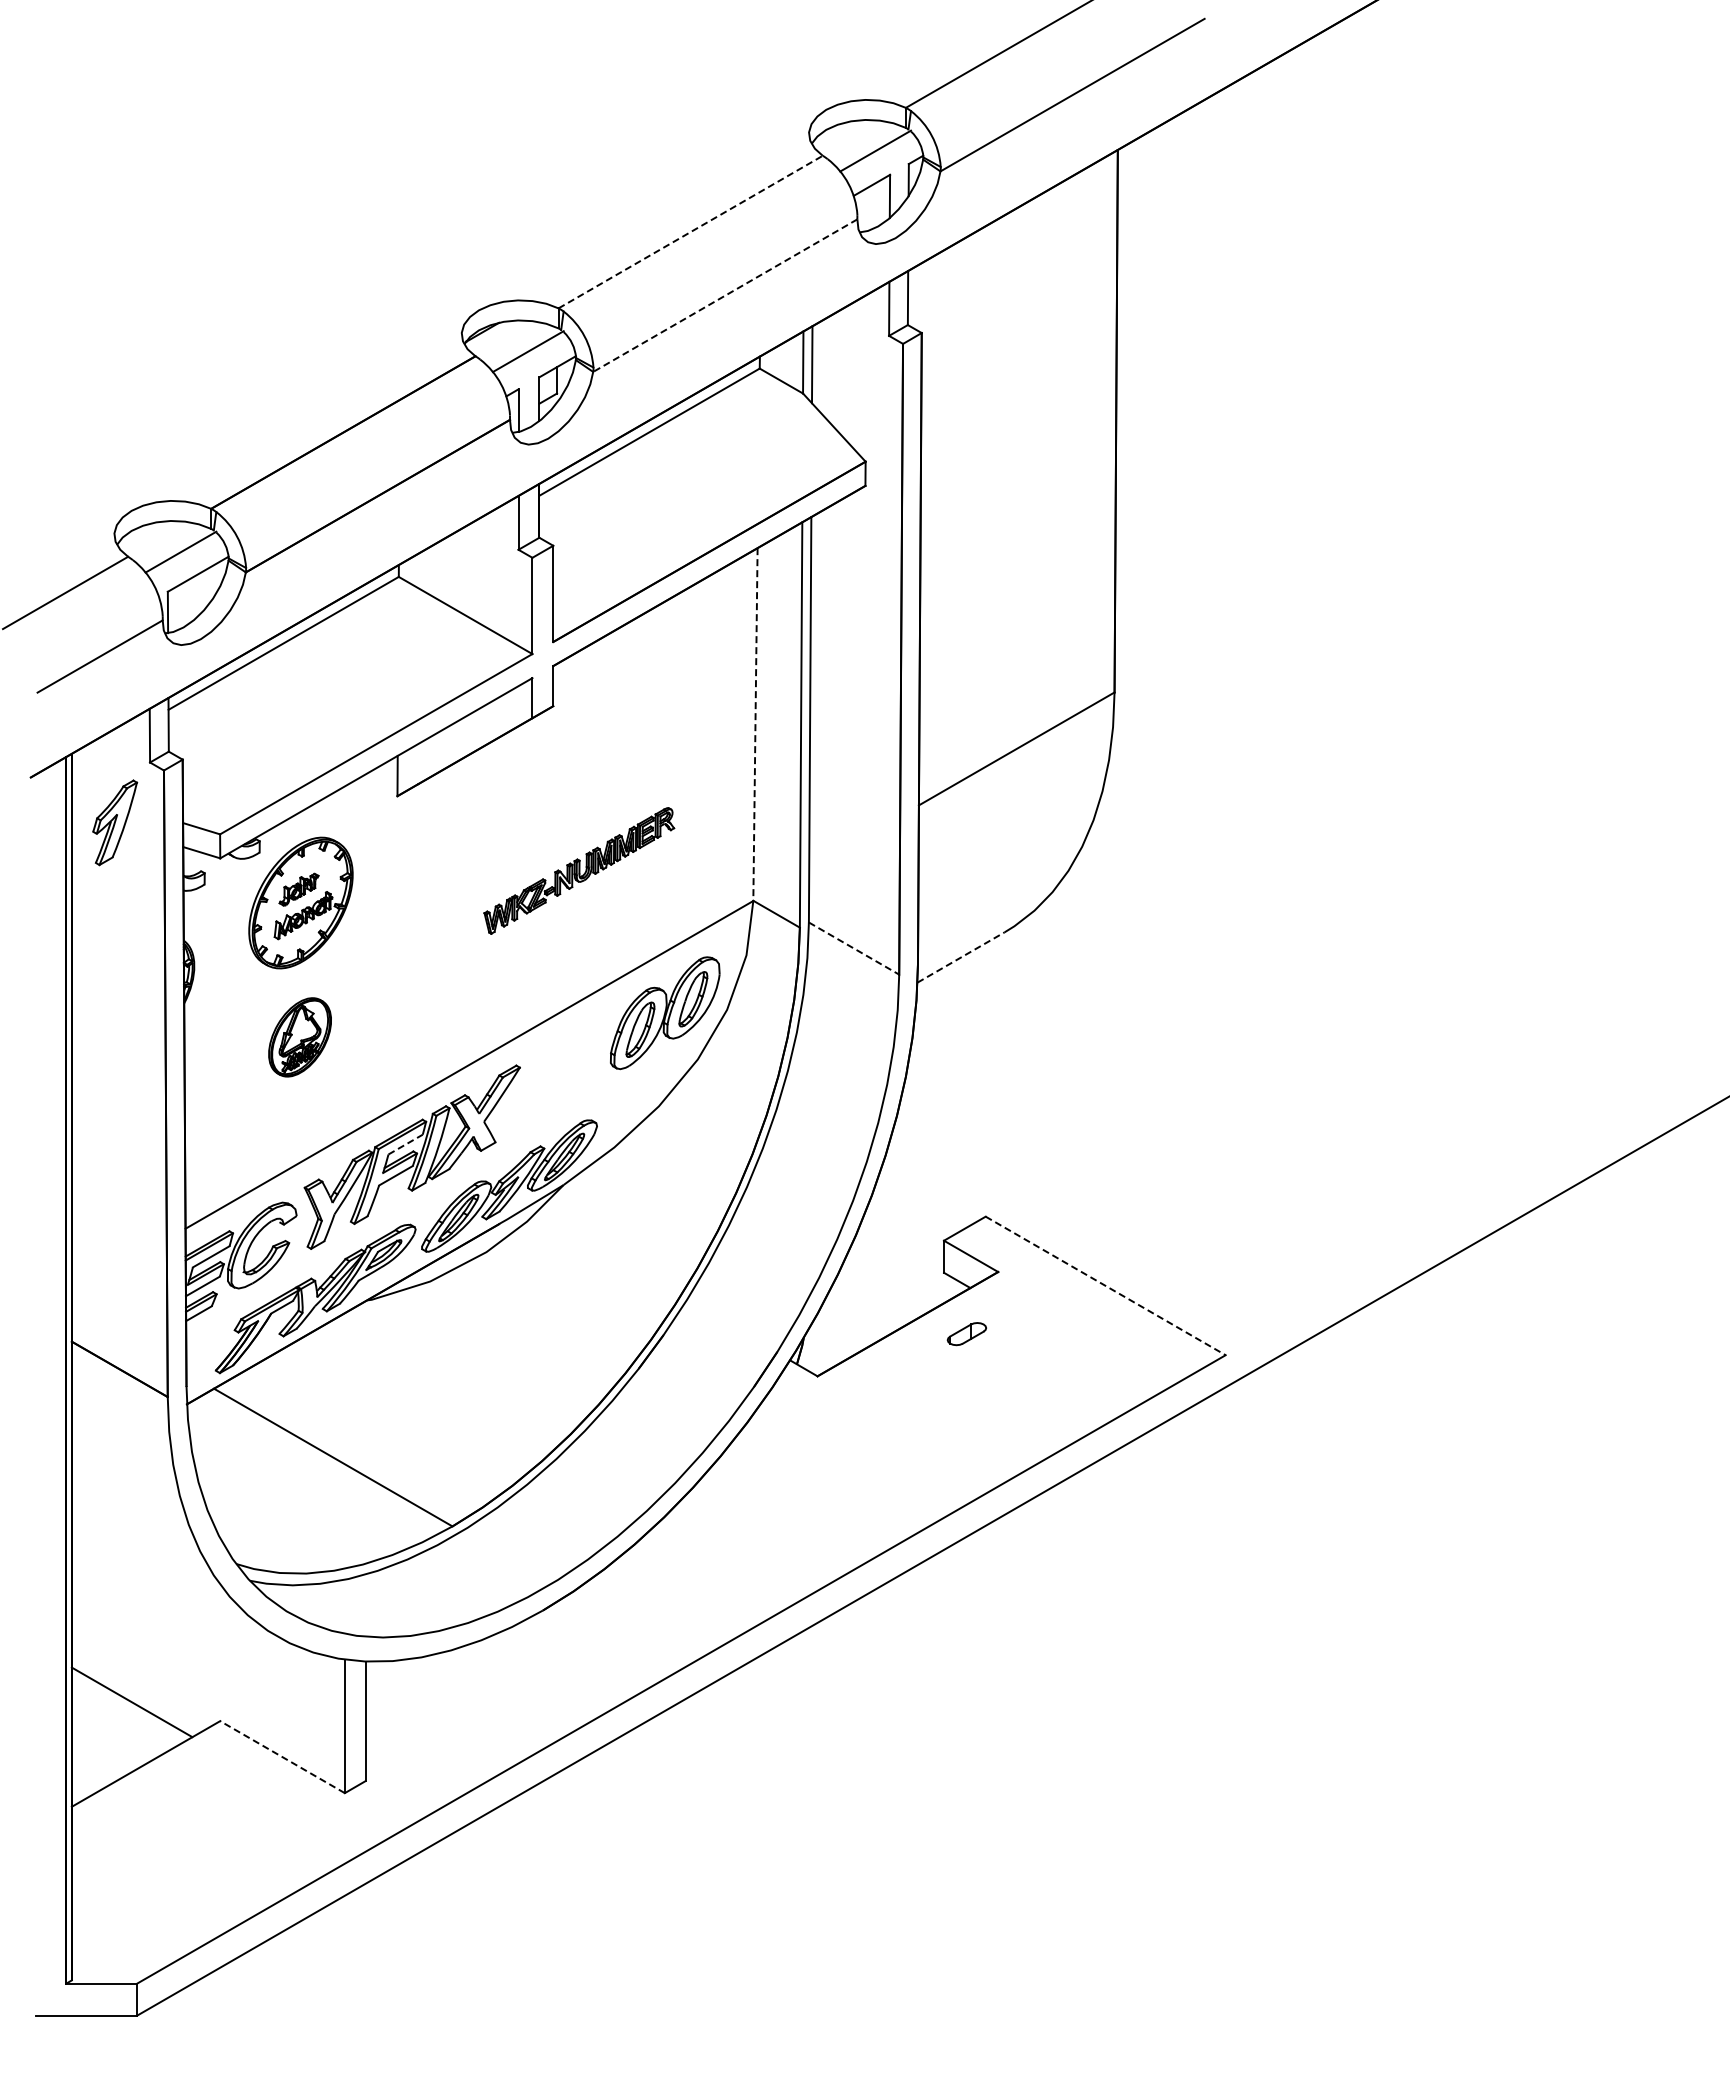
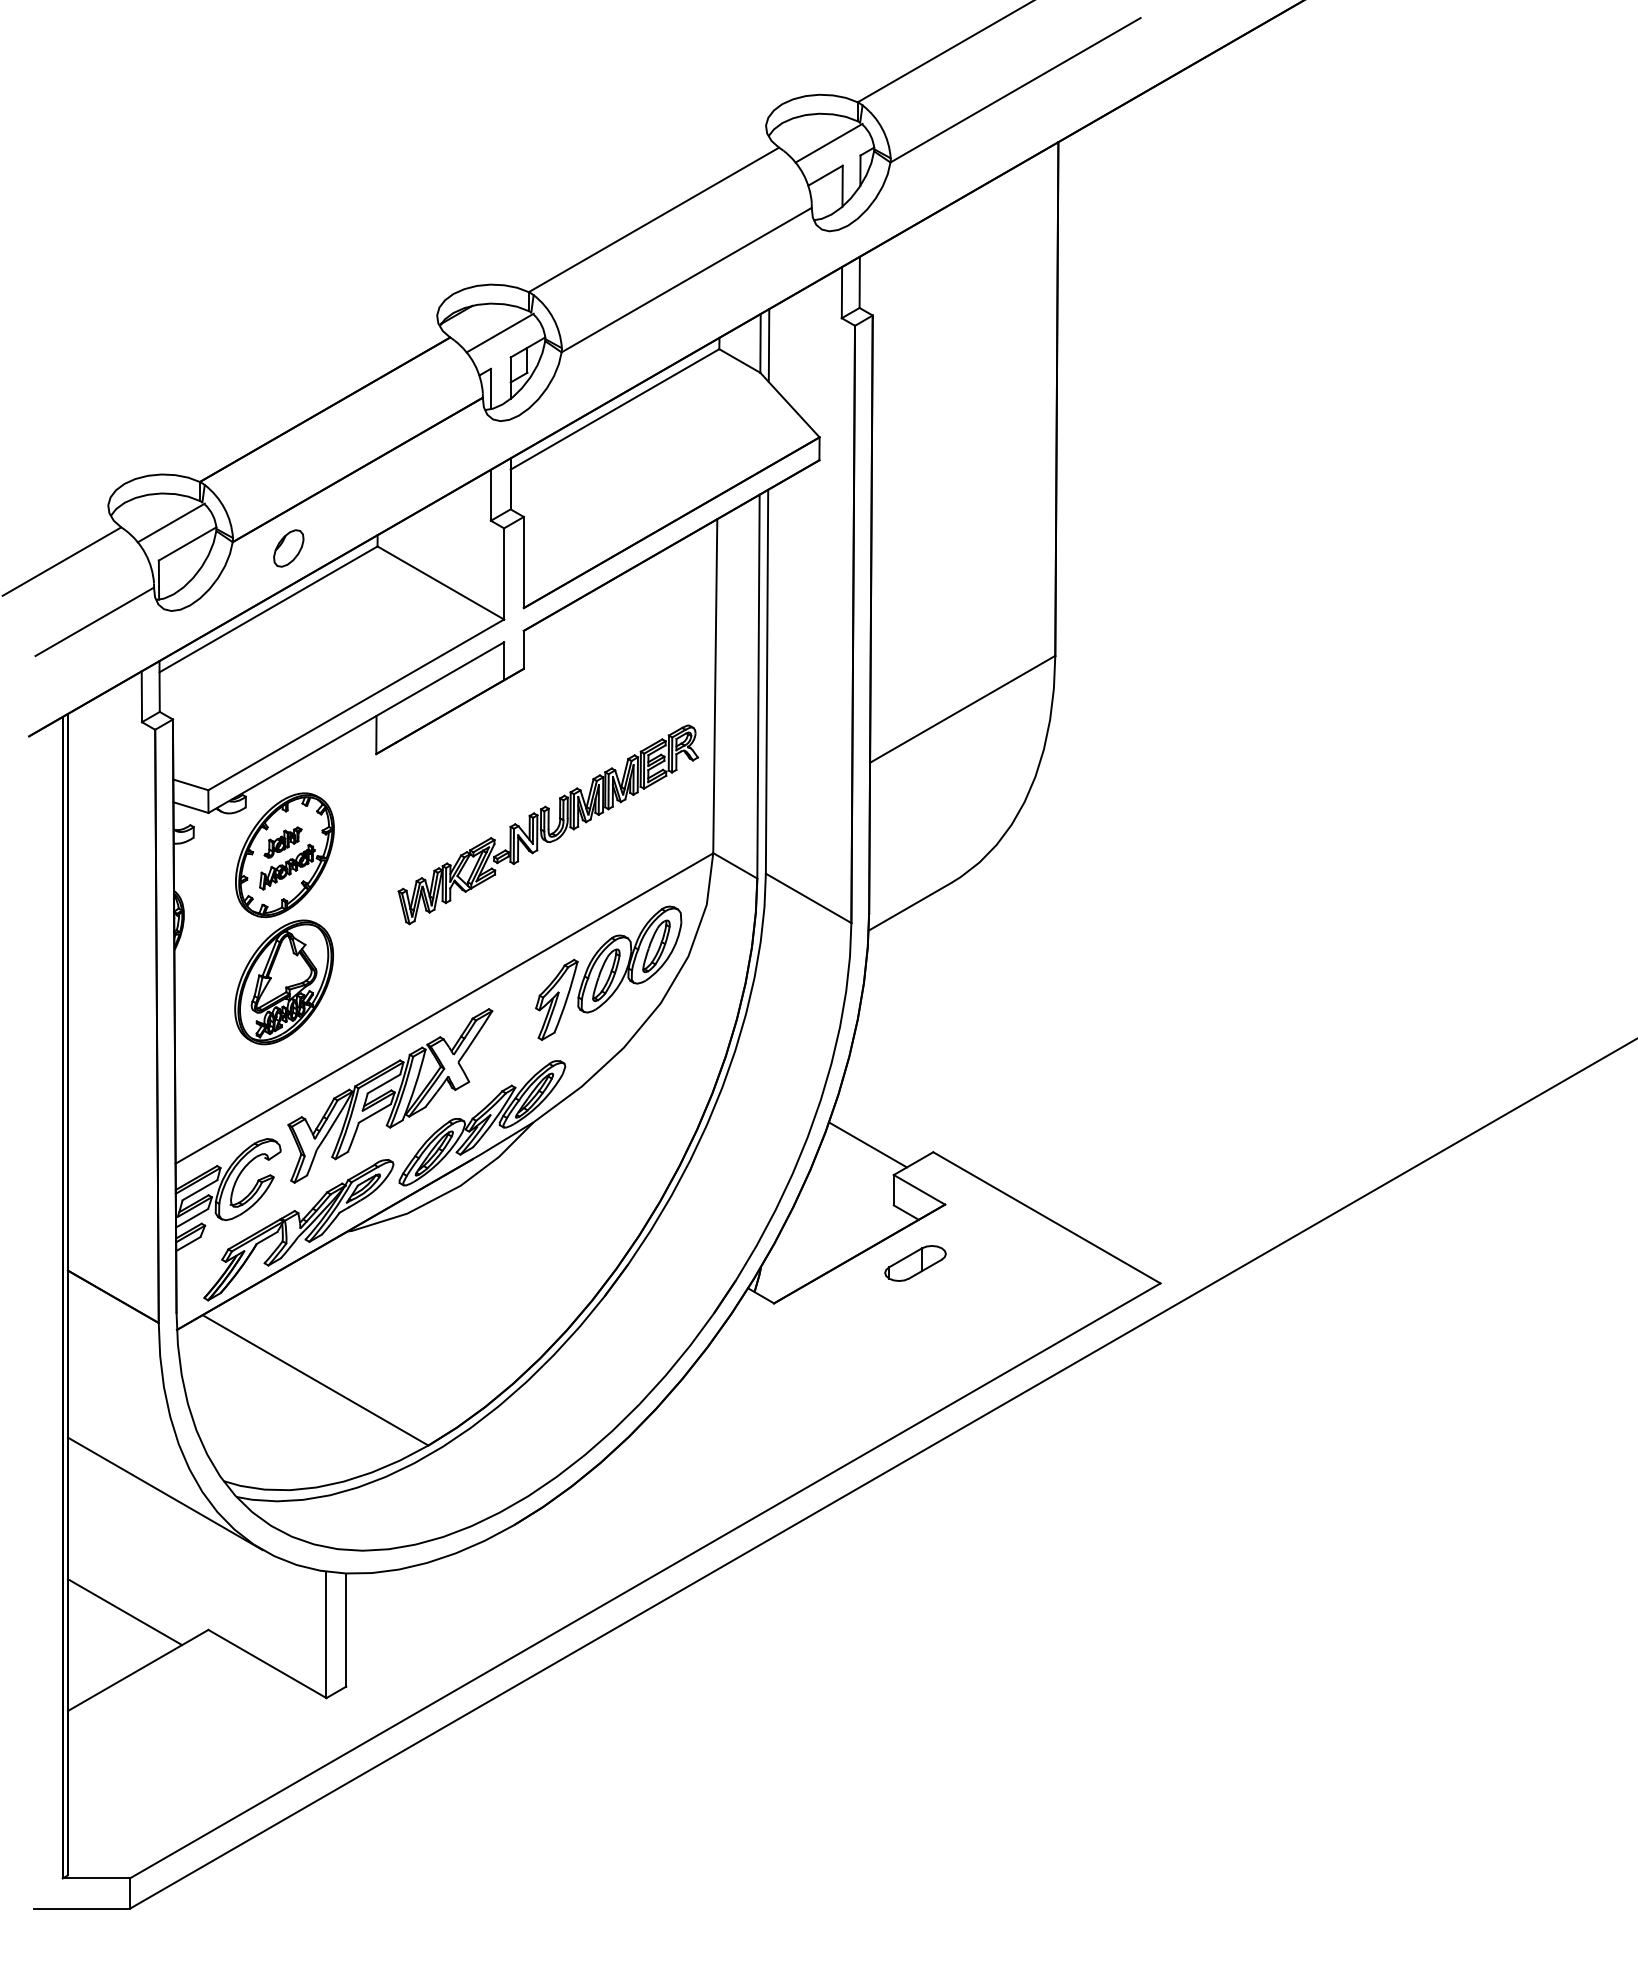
line: (690, 232) -> (653, 220), dashed -> solid
line: (725, 295) -> (686, 279), dashed -> solid
part: (304, 578) -> (288, 547), added
line: (755, 724) -> (715, 686), dashed -> solid
part: (115, 822) -> (557, 999), moved
part: (579, 870) -> (548, 824), size x1.67
line: (854, 948) -> (809, 898), dashed -> solid
line: (961, 957) -> (910, 906), dashed -> solid
part: (299, 1037) -> (283, 982), size x1.67
line: (405, 1144) -> (383, 1083), dashed -> solid
line: (916, 1208) -> (867, 1144), added
line: (1105, 1285) -> (1046, 1217), dashed -> solid
part: (966, 1333) -> (915, 1262), size x1.67
line: (174, 1577) -> (165, 1493), added
line: (282, 1757) -> (267, 1664), dashed -> solid

